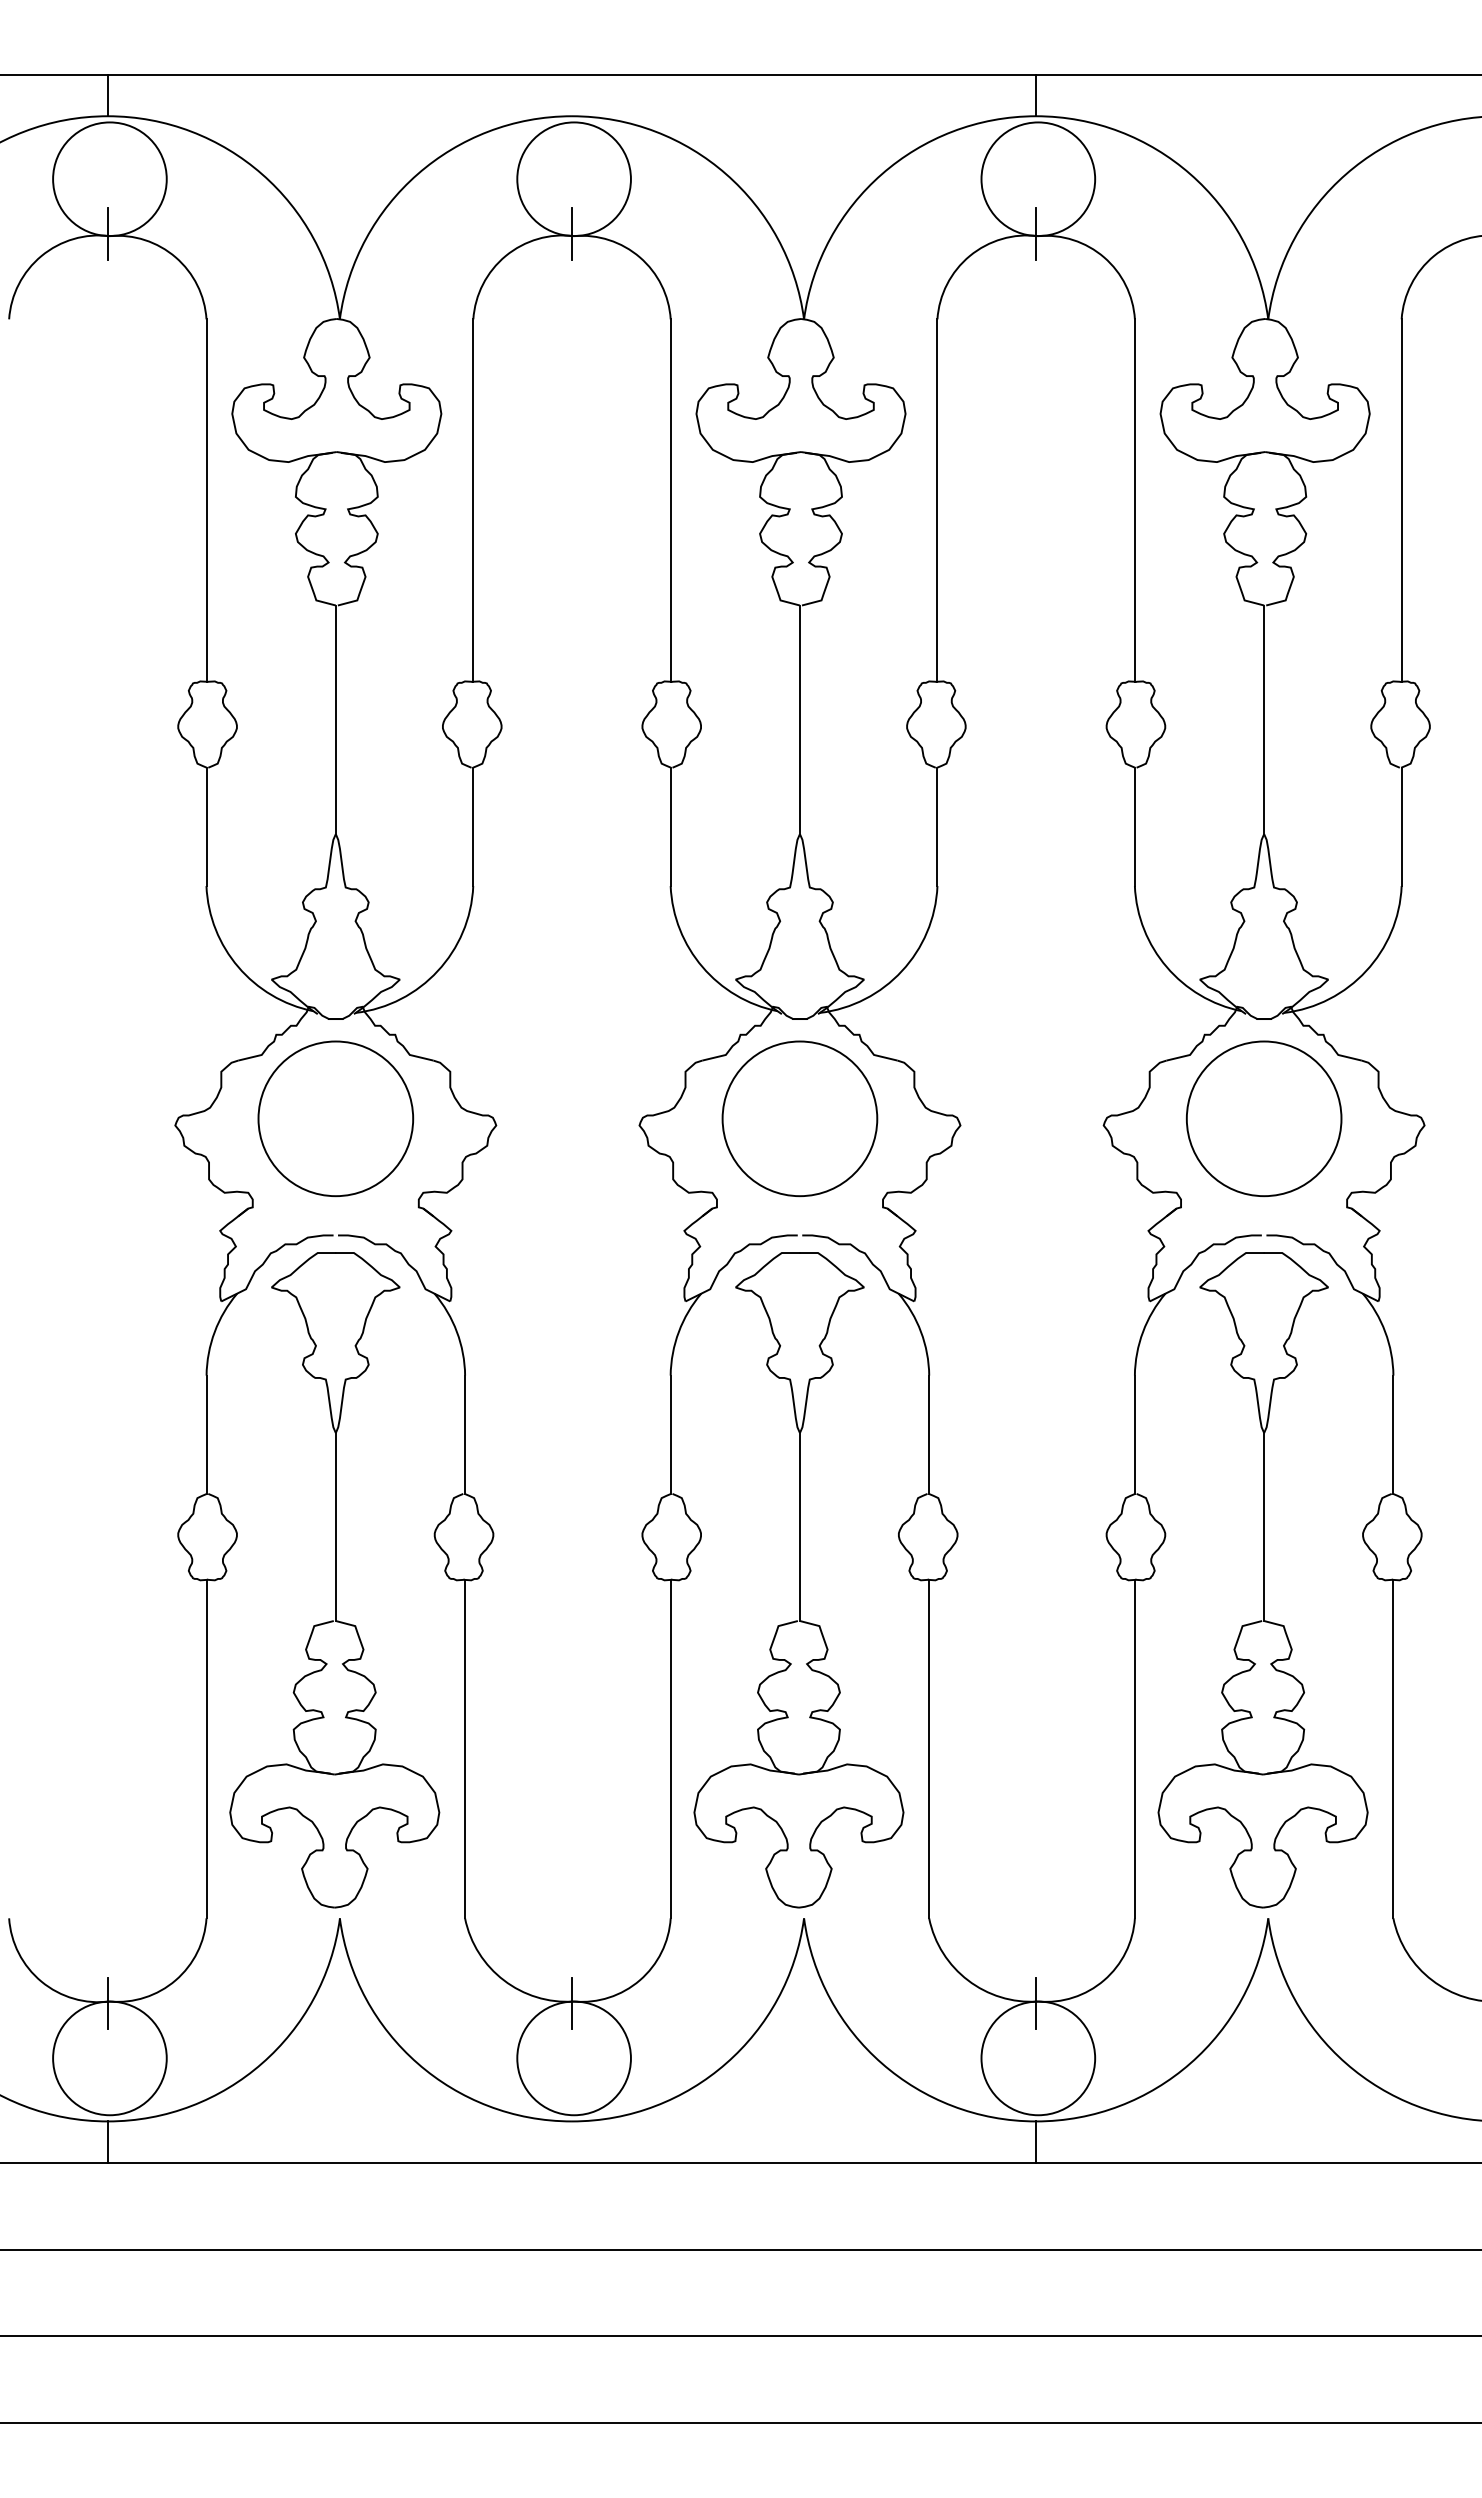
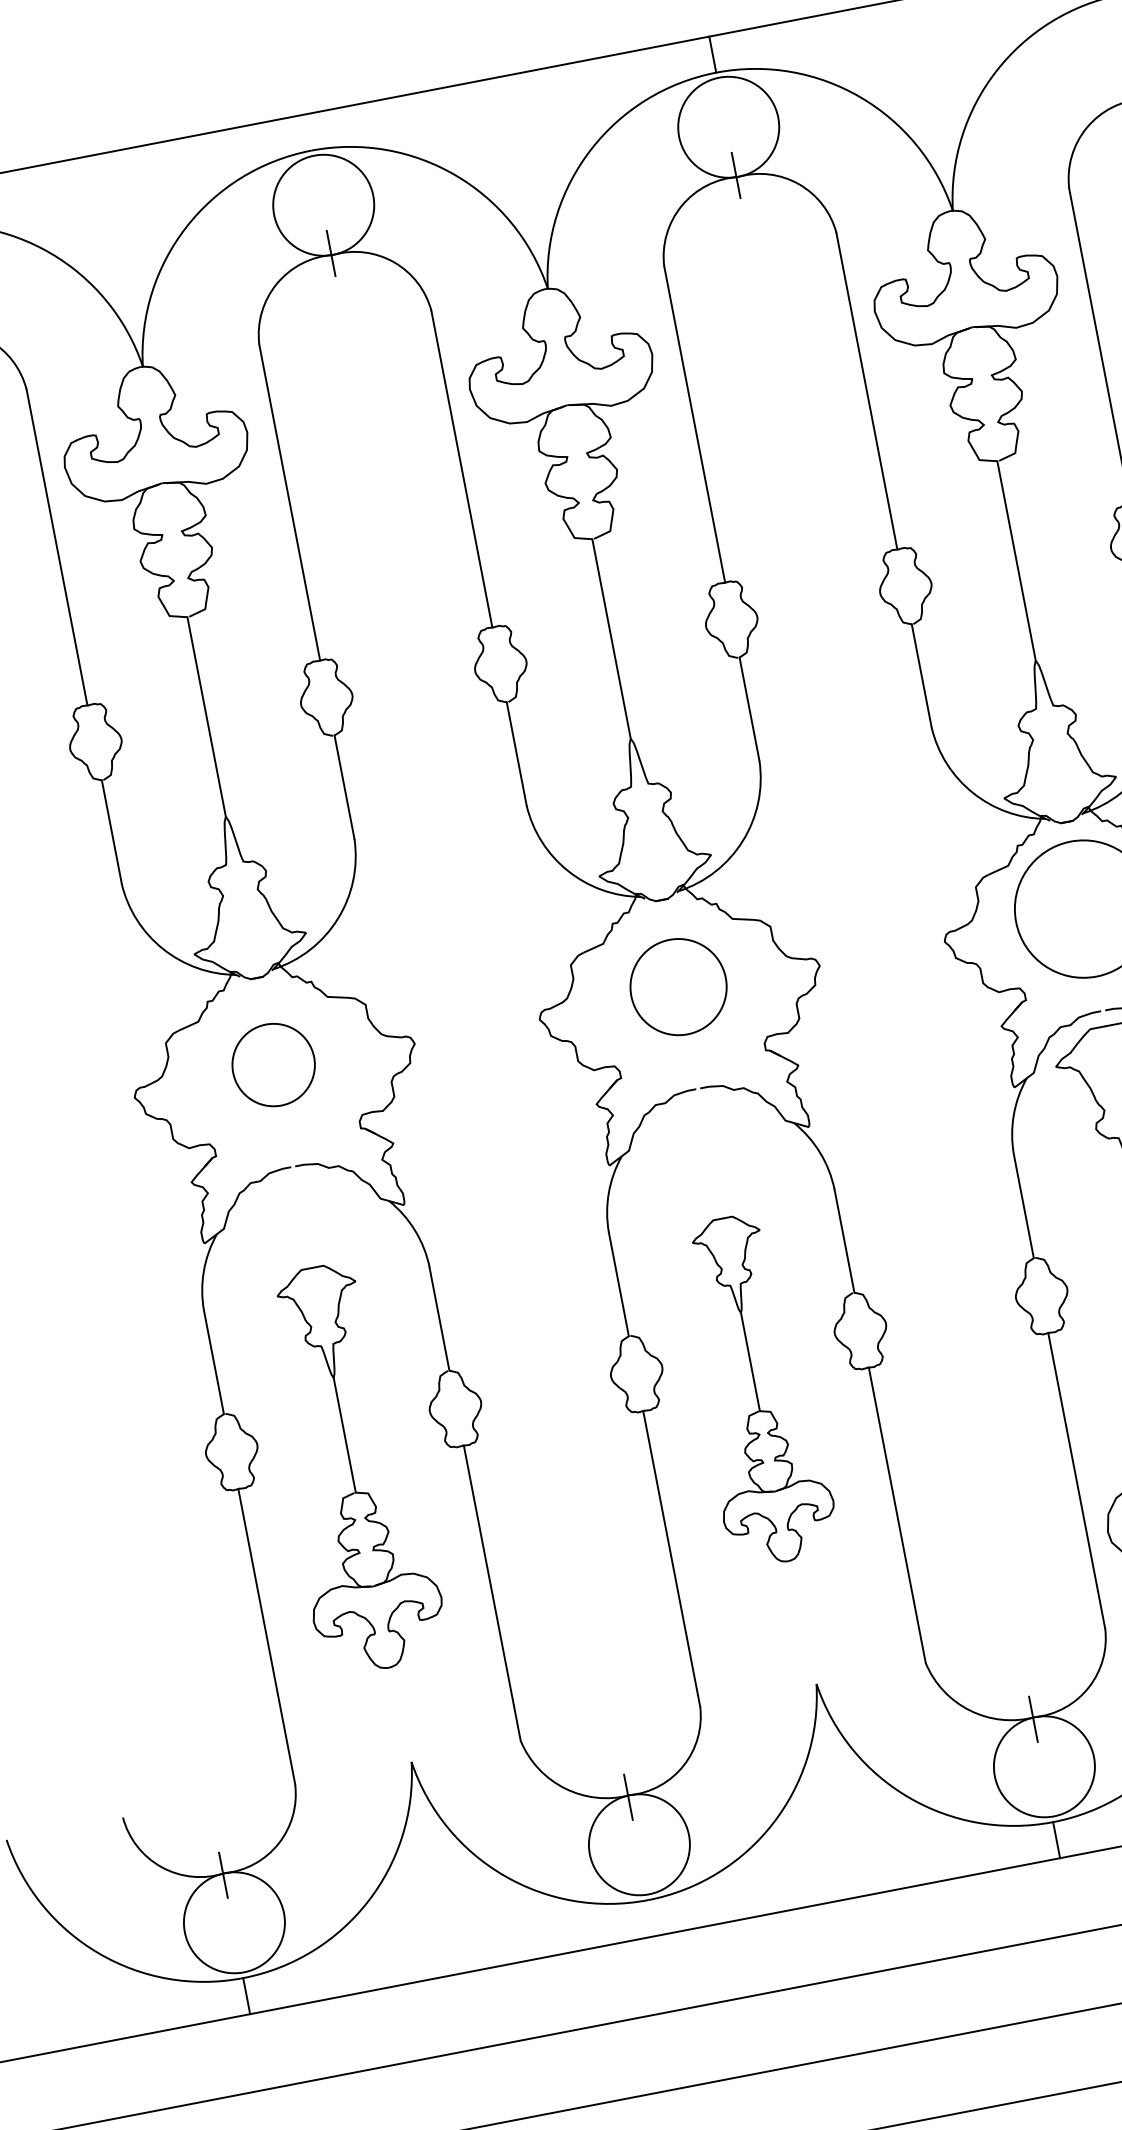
circle: (335, 1118) -> (273, 1064), size x0.6
circle: (799, 1118) -> (678, 986), size x0.7
part: (334, 1580) -> (350, 1468), size x0.7
part: (798, 1580) -> (754, 1390), size x0.6

